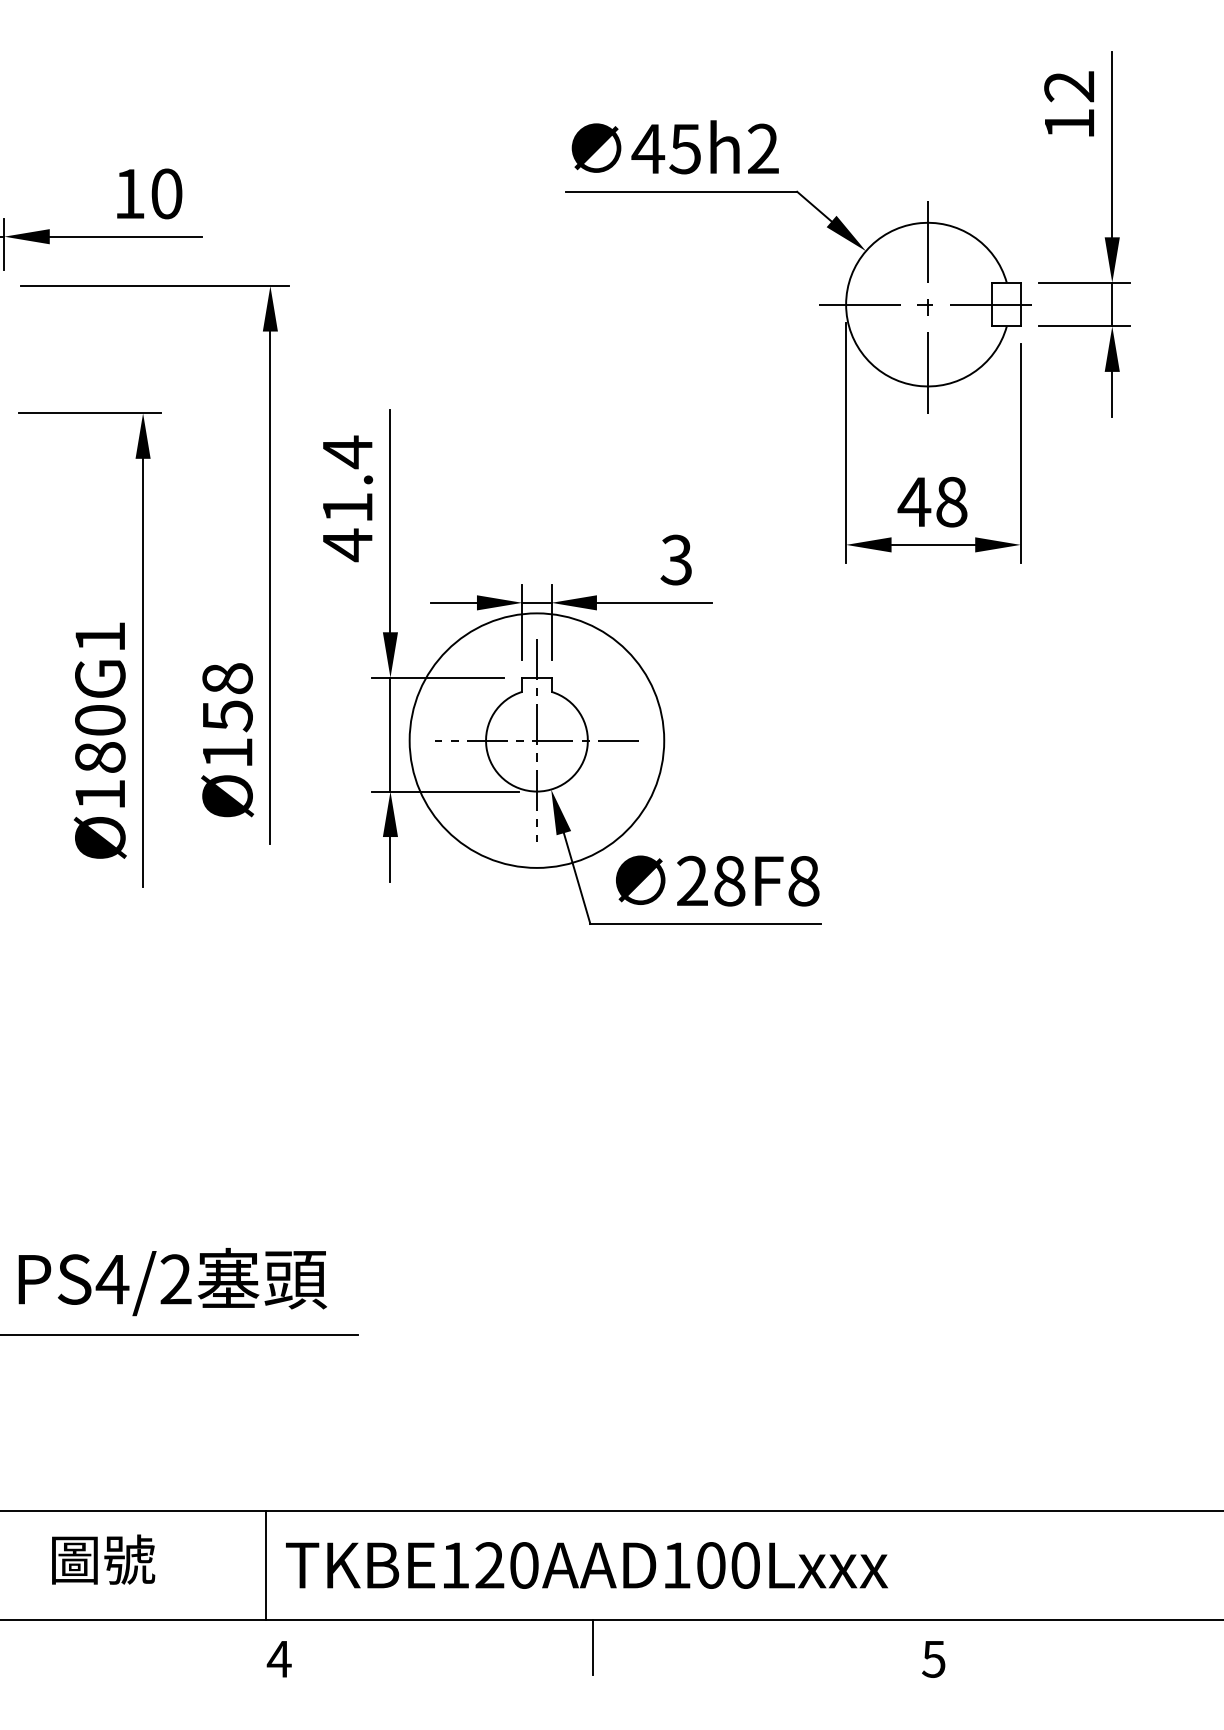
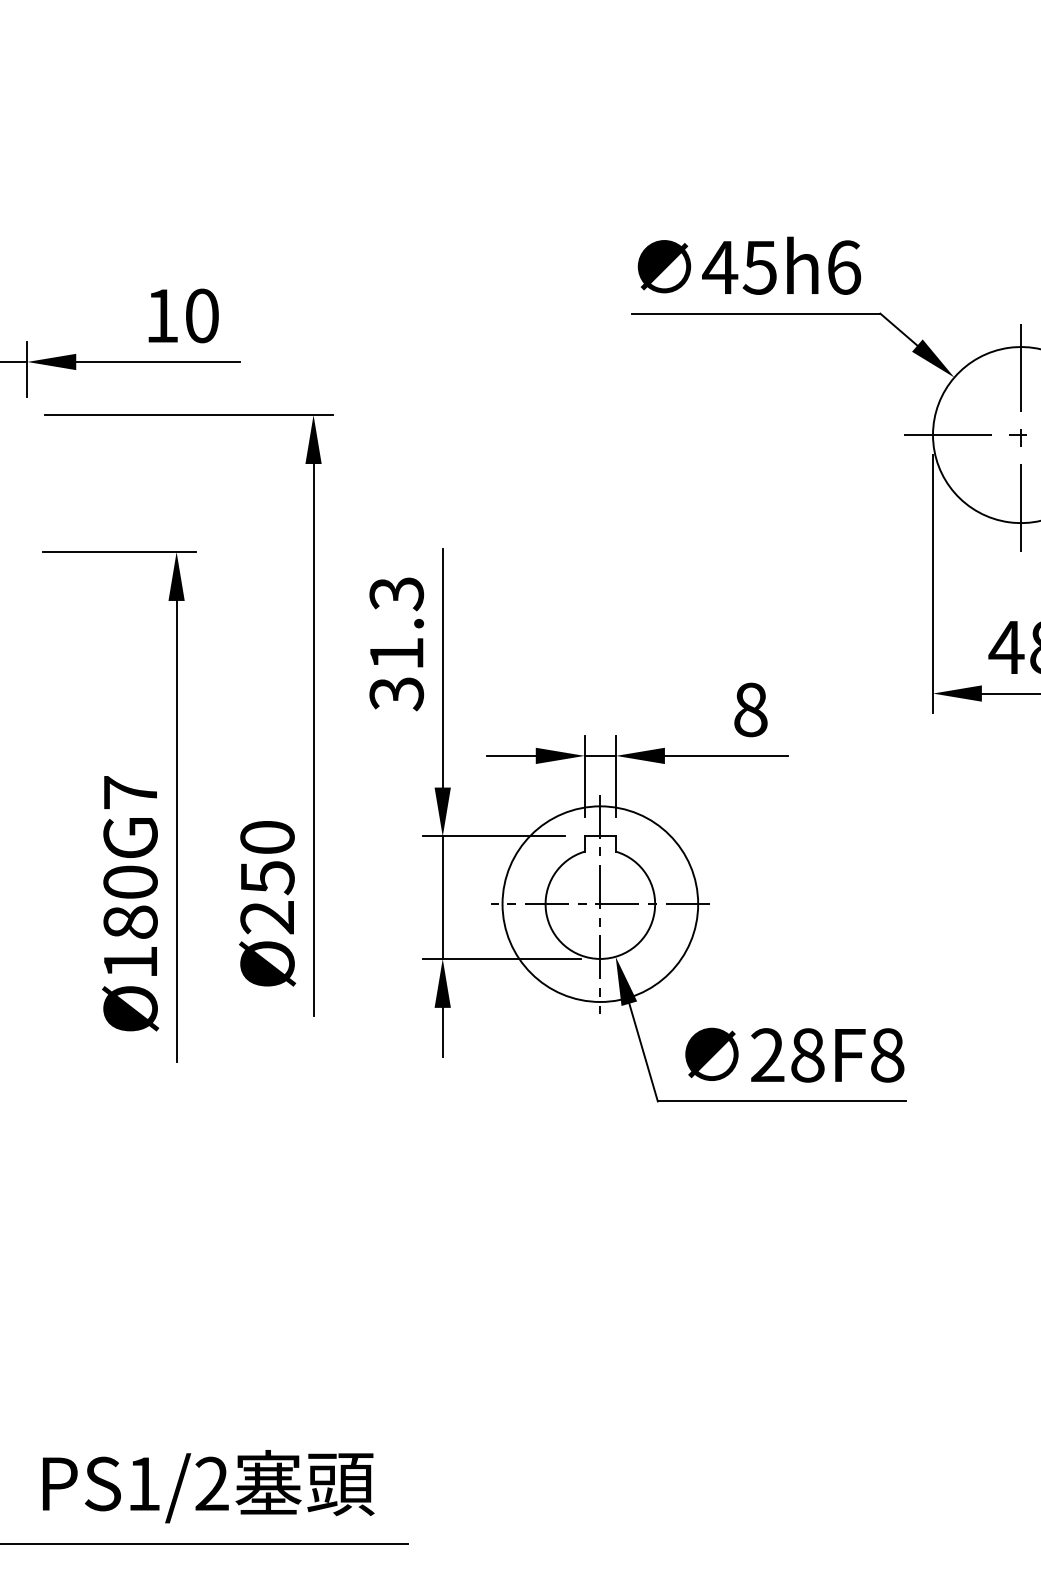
text: (763, 148) -> (844, 267), 45h2 -> 45h6
text: (347, 498) -> (396, 643), 41.4 -> 31.3
text: (676, 559) -> (750, 709), 3 -> 8
text: (99, 636) -> (129, 792), Ø180G1 -> Ø180G7
text: (227, 715) -> (267, 877), Ø158 -> Ø250
circle: (536, 740) -> (599, 904), size x0.71
text: (112, 1279) -> (143, 1483), PS4/2 -> PS1/2

